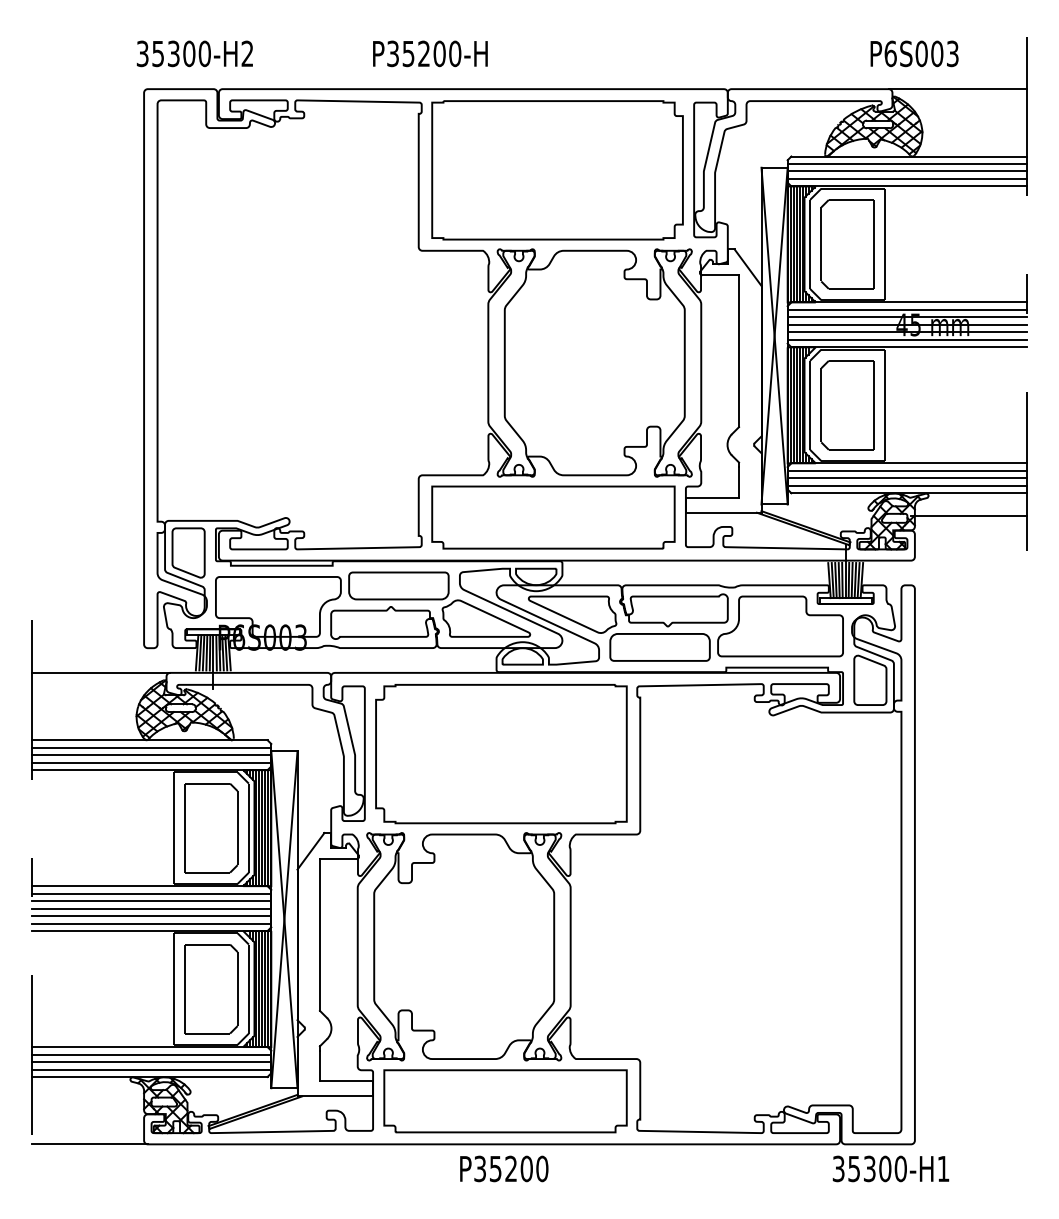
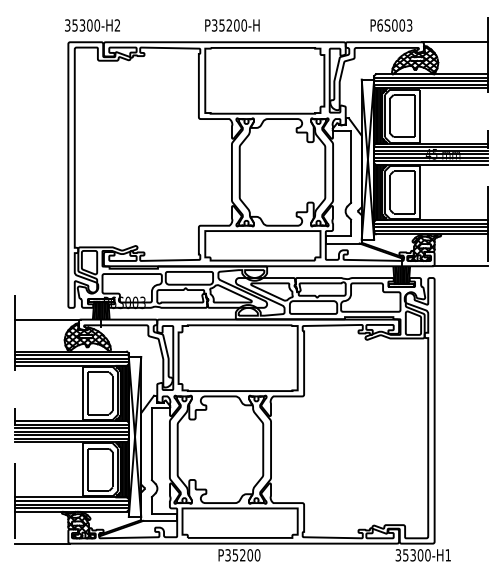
text: (430, 53) -> (232, 25), moved
text: (914, 53) -> (391, 25), moved
line: (967, 516) -> (459, 266), moved

